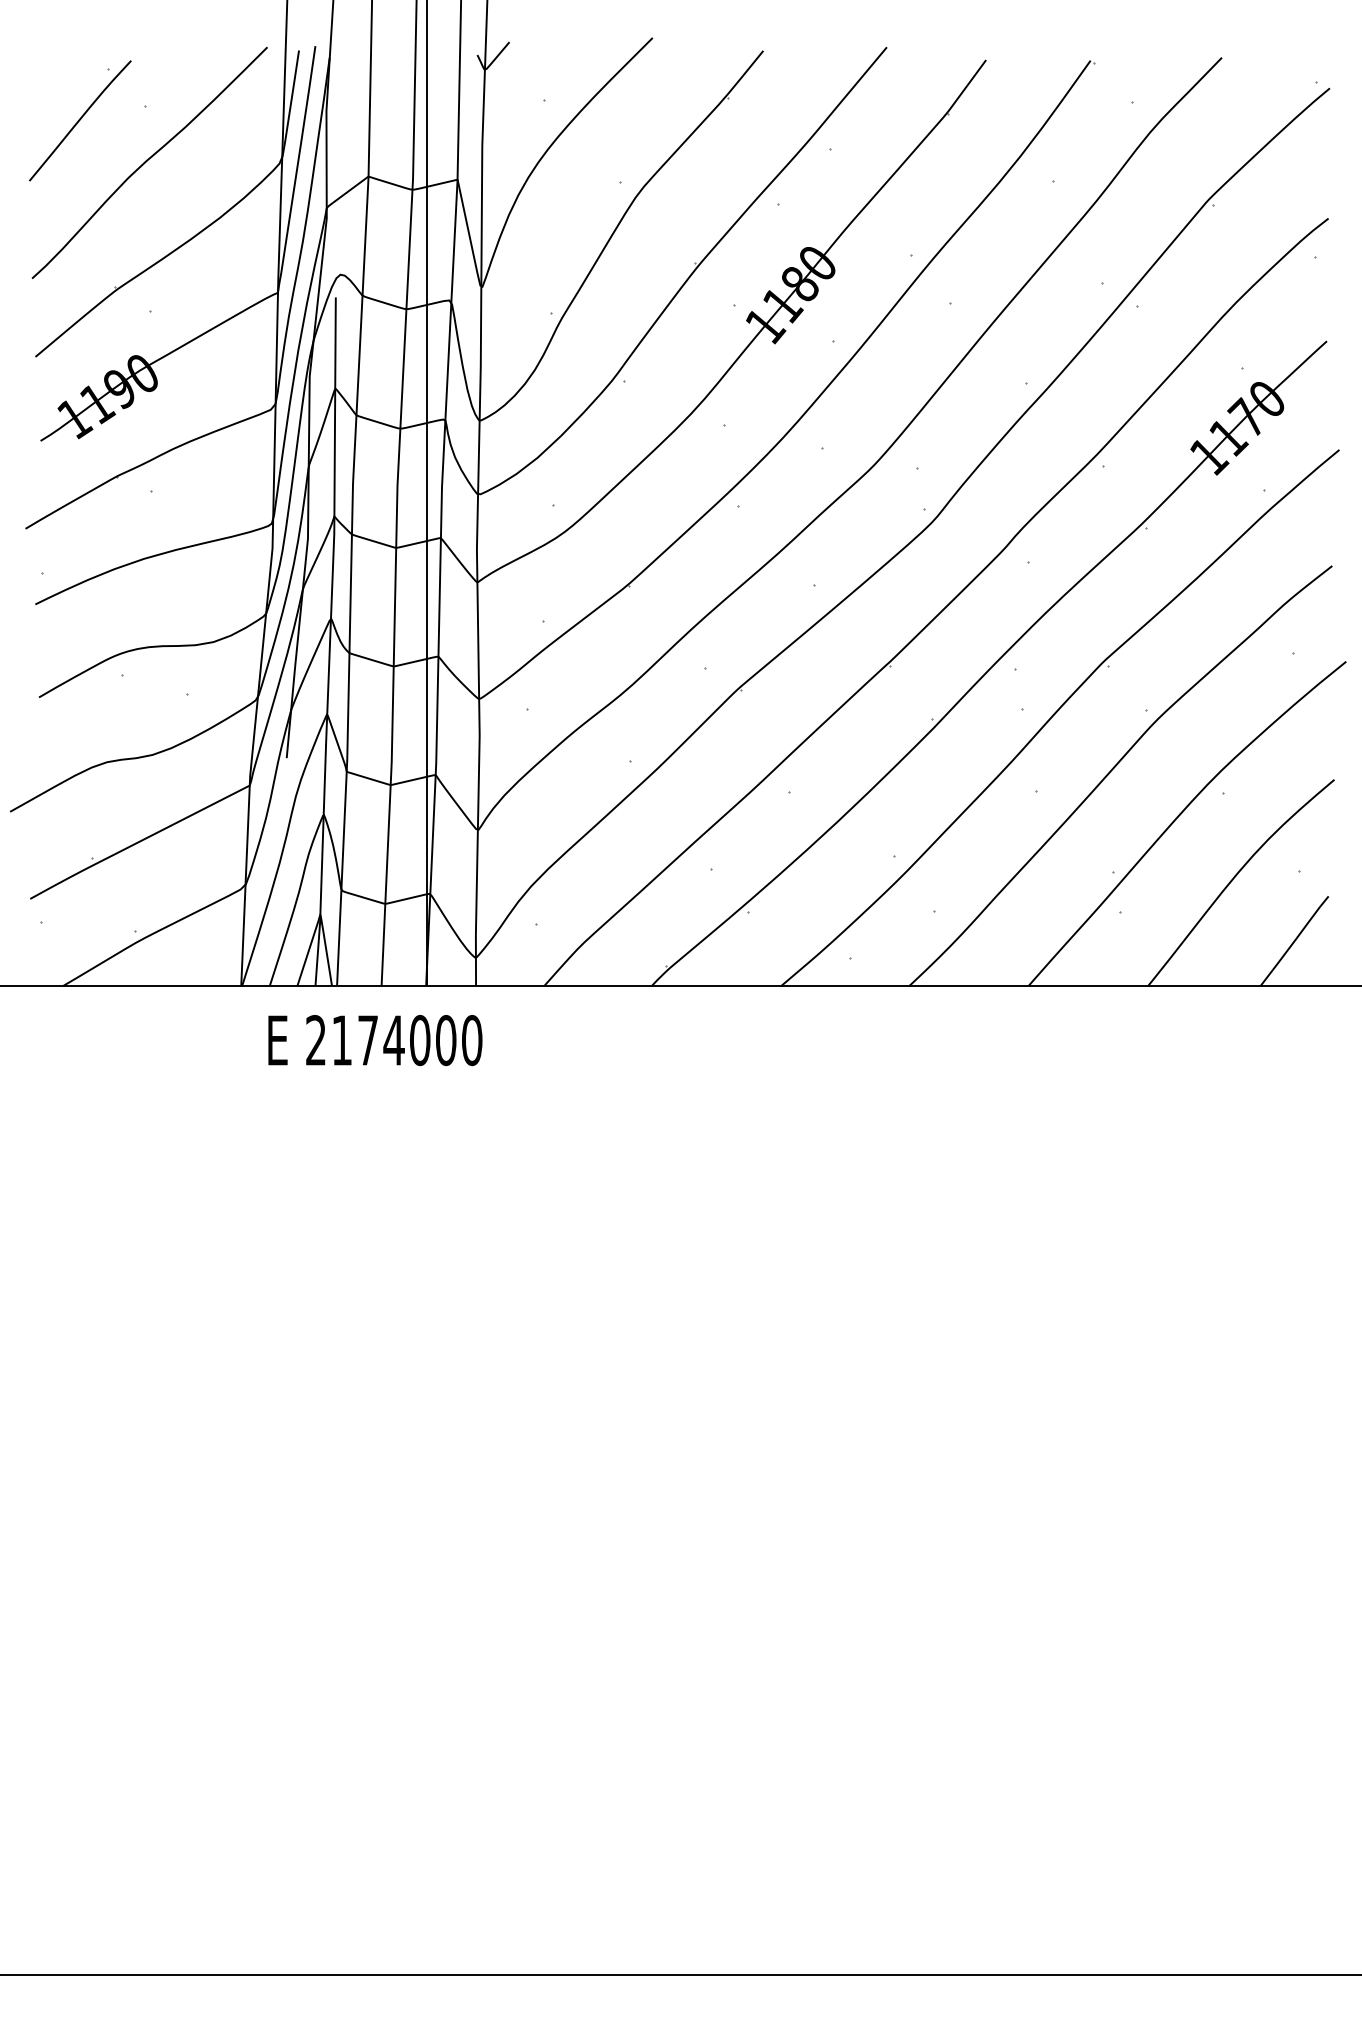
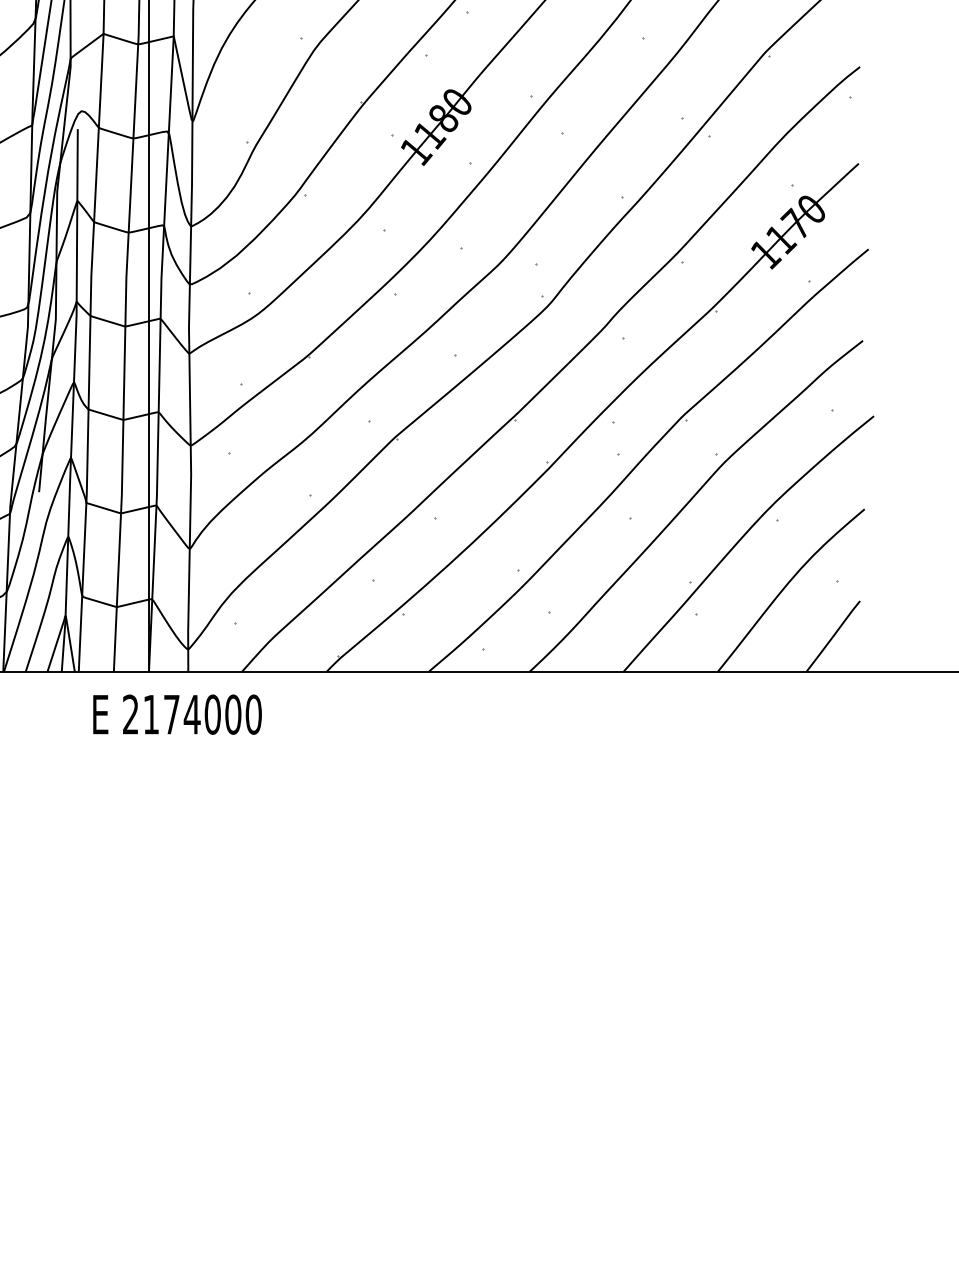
text: (375, 1040) -> (177, 714), moved

